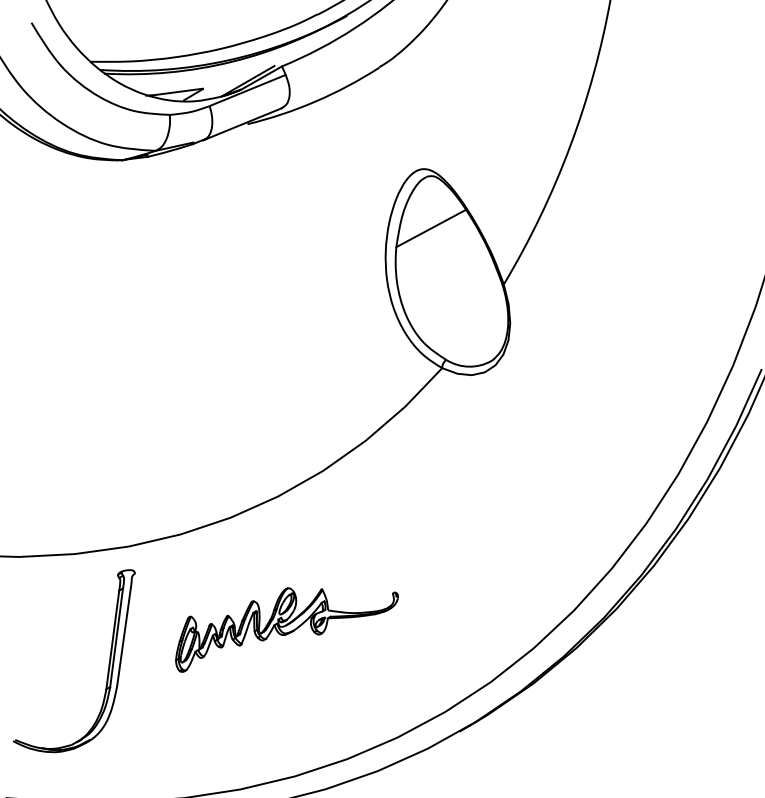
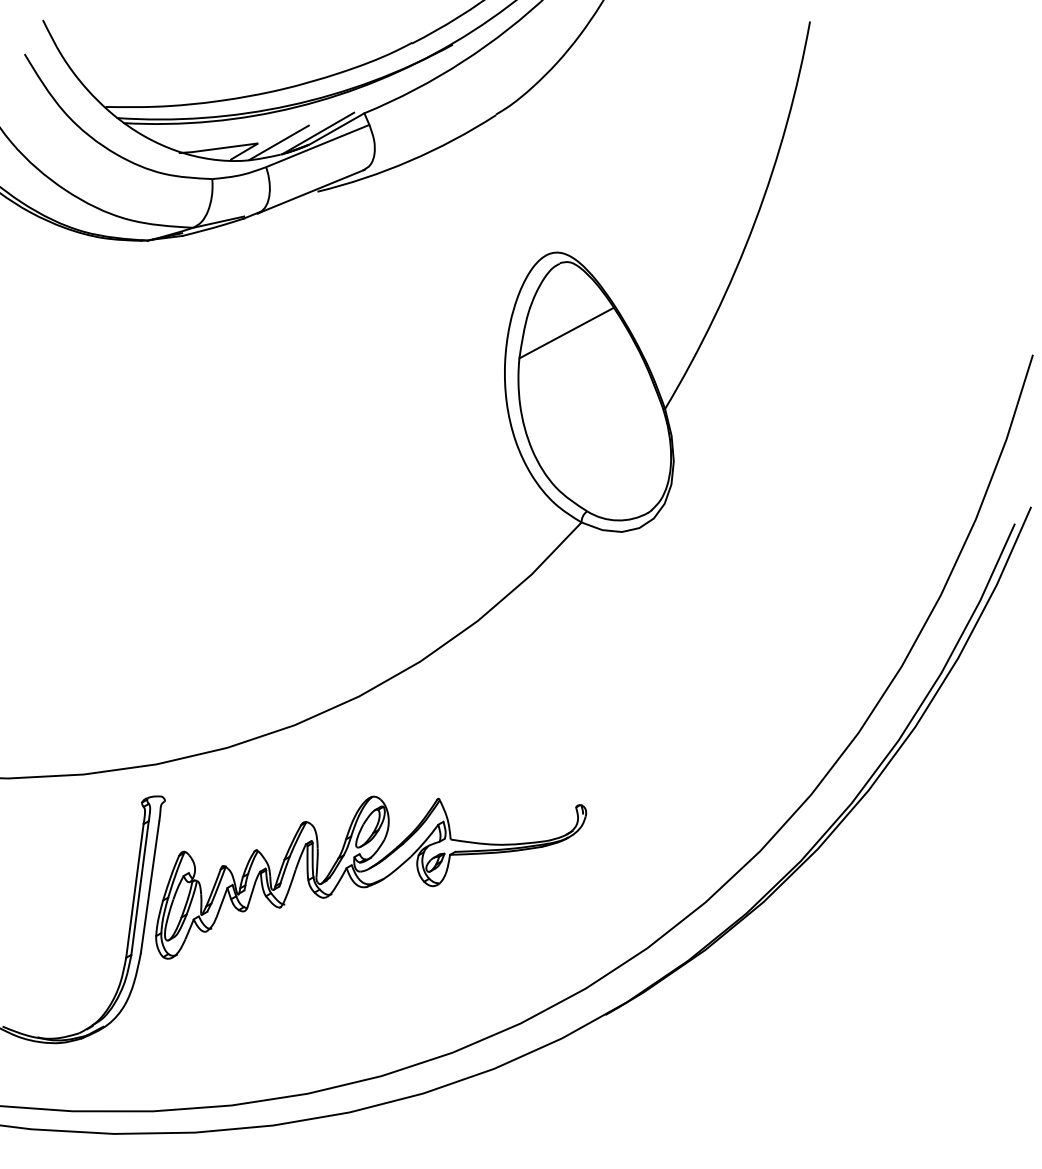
line: (218, 87) -> (278, 142), added
part: (287, 629) -> (371, 877), size x1.43

